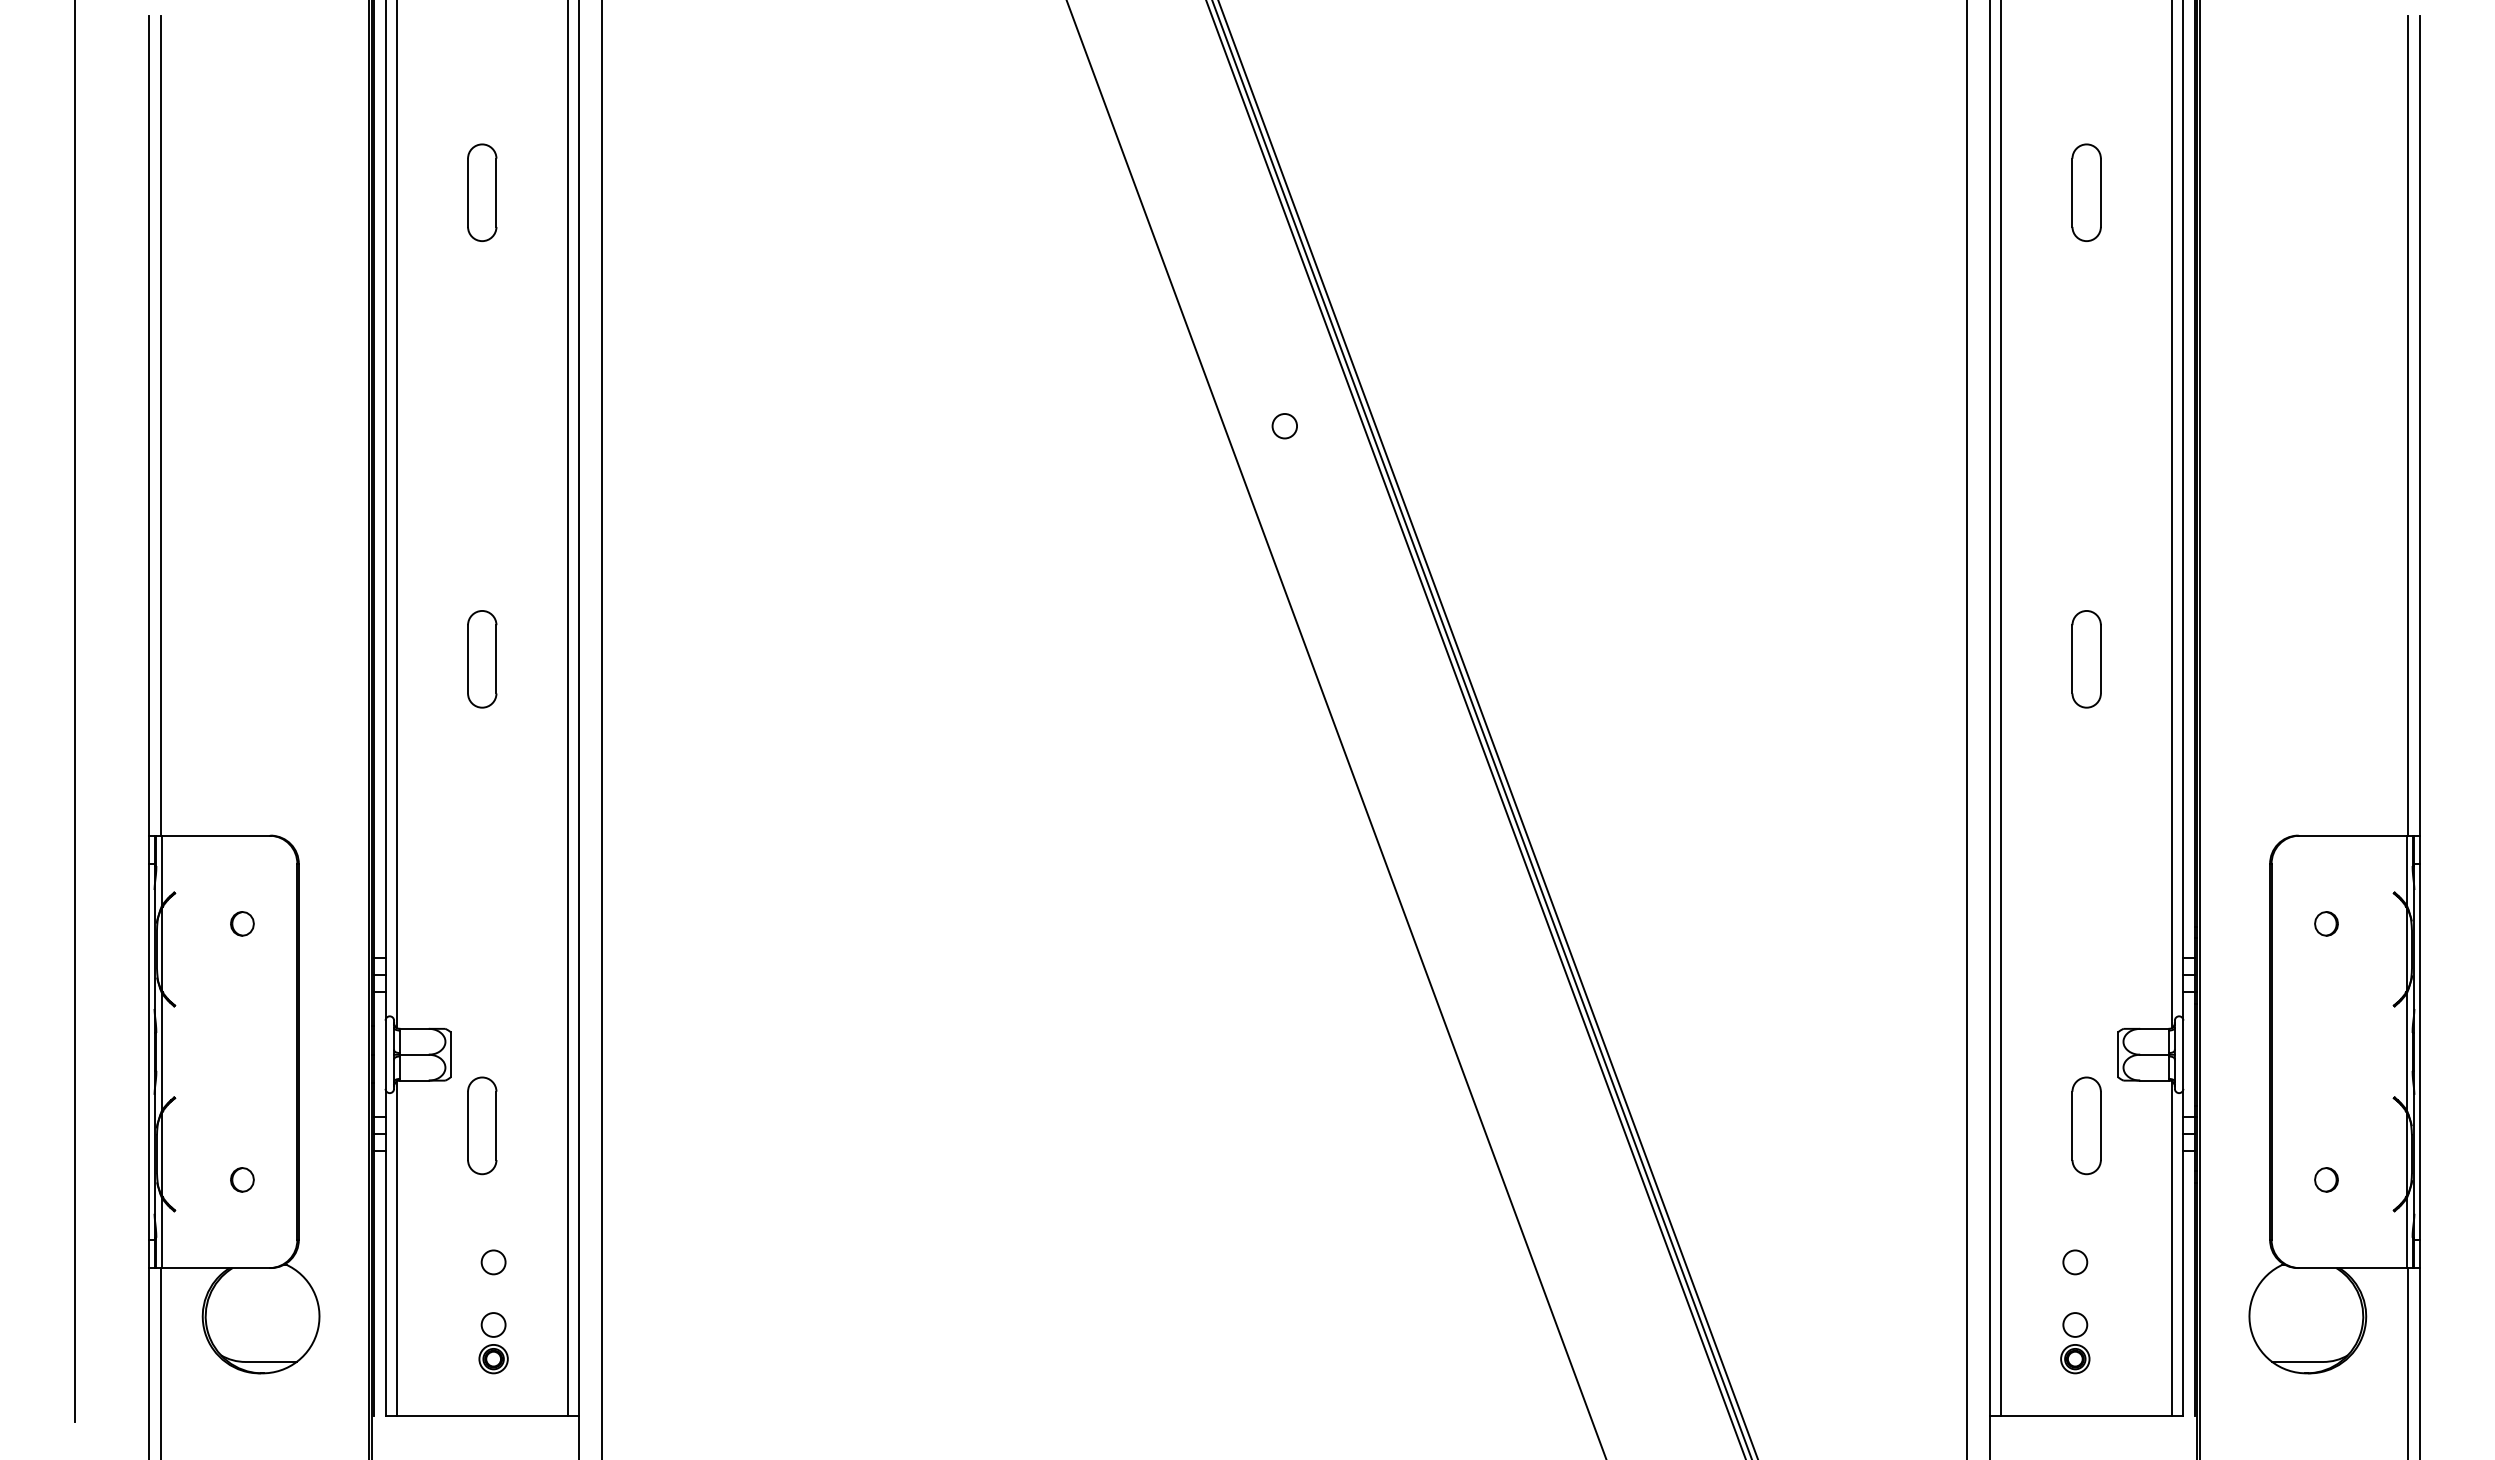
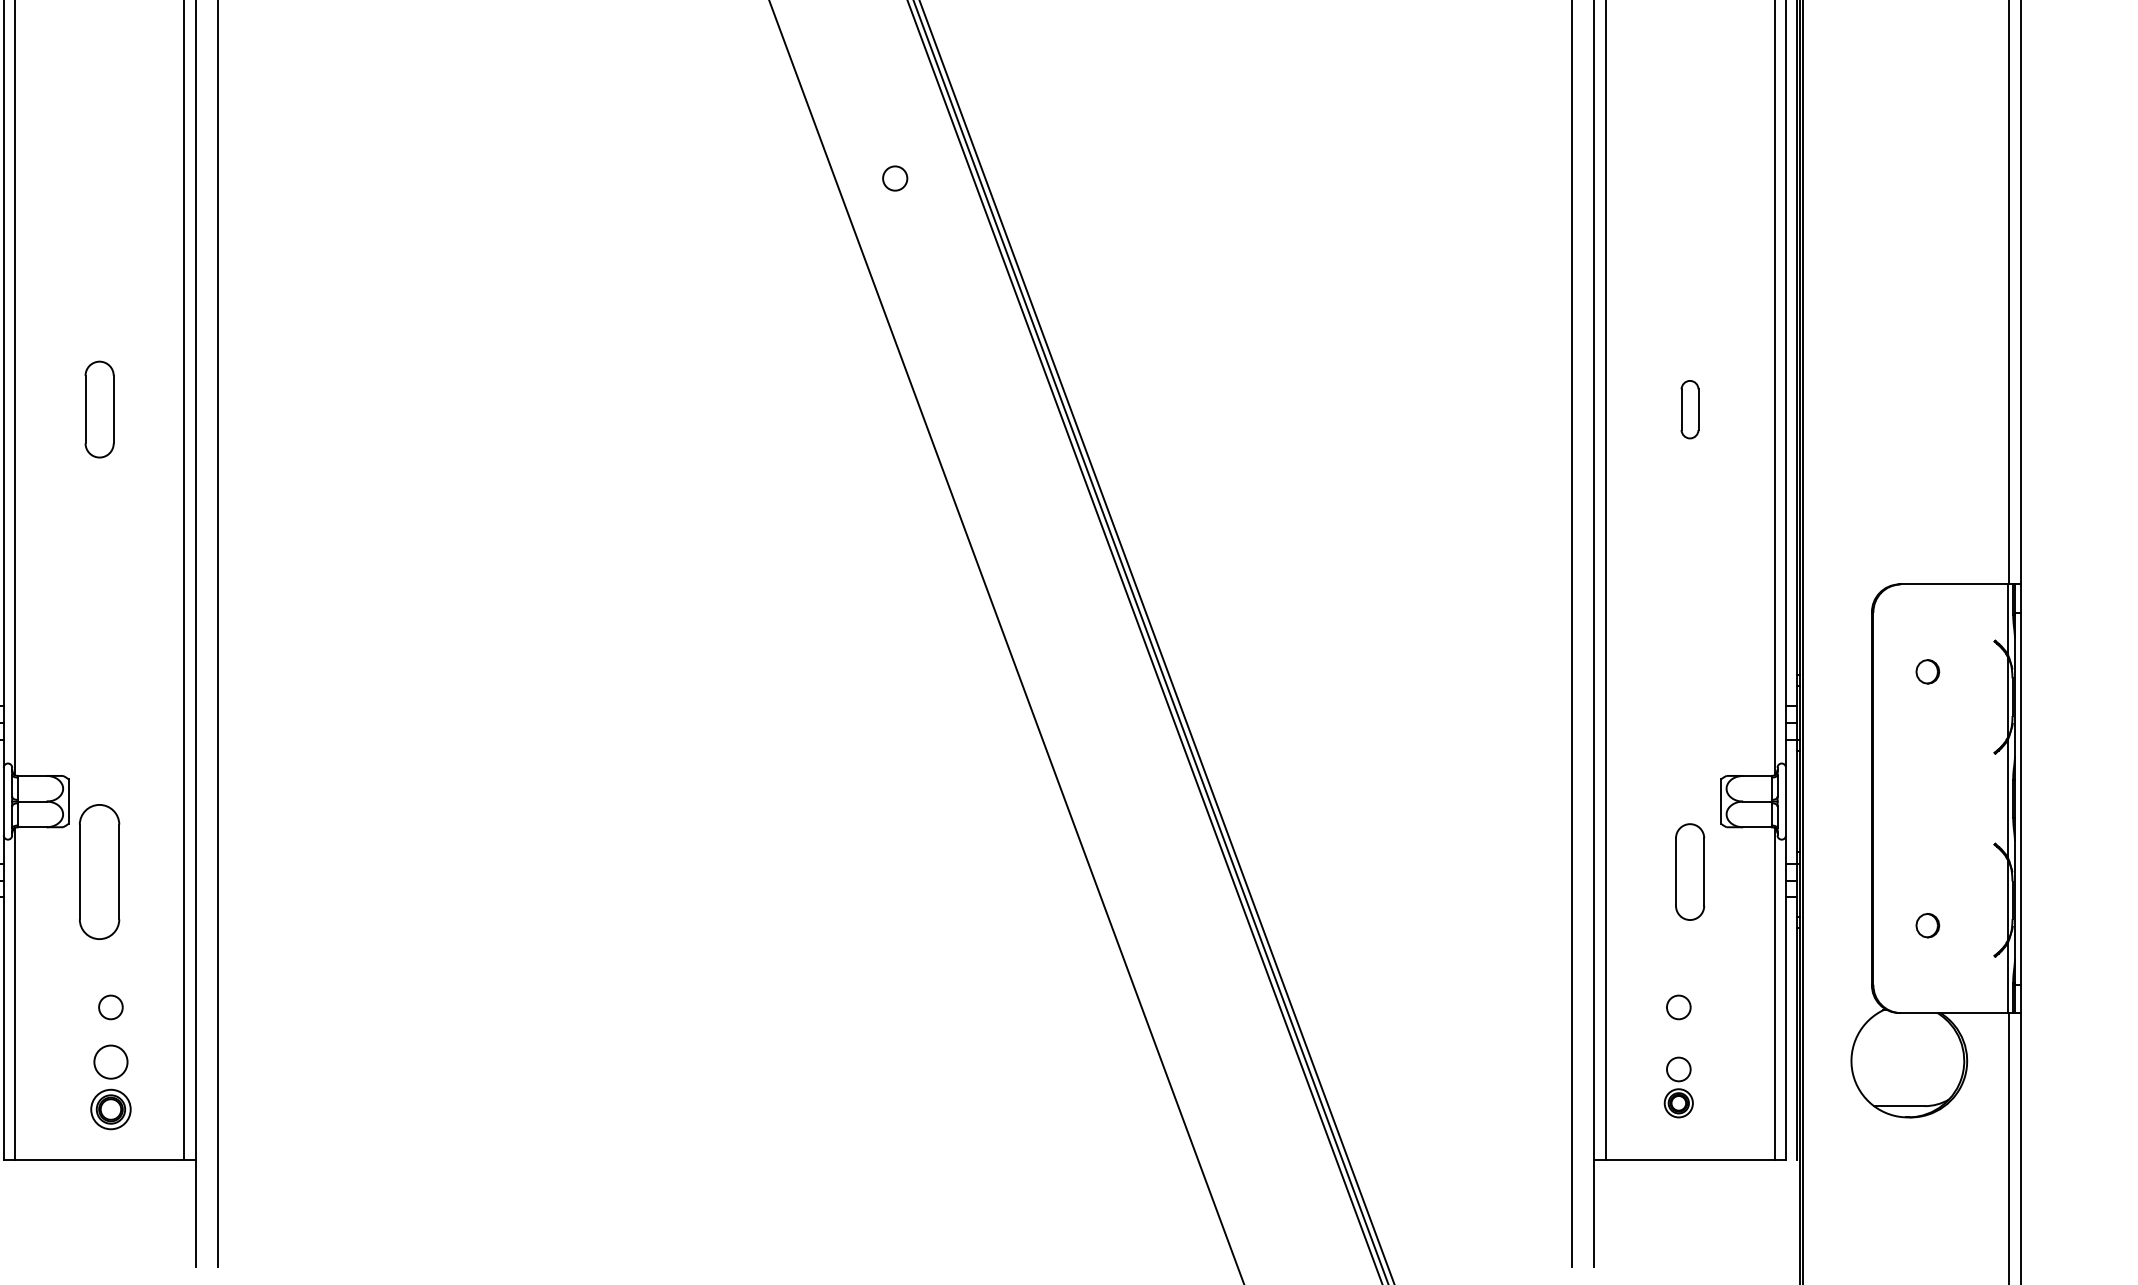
part: (2086, 659) -> (1689, 409), size x0.6
part: (482, 1125) -> (99, 871), size x1.4
part: (493, 1343) -> (110, 1087), size x1.4

